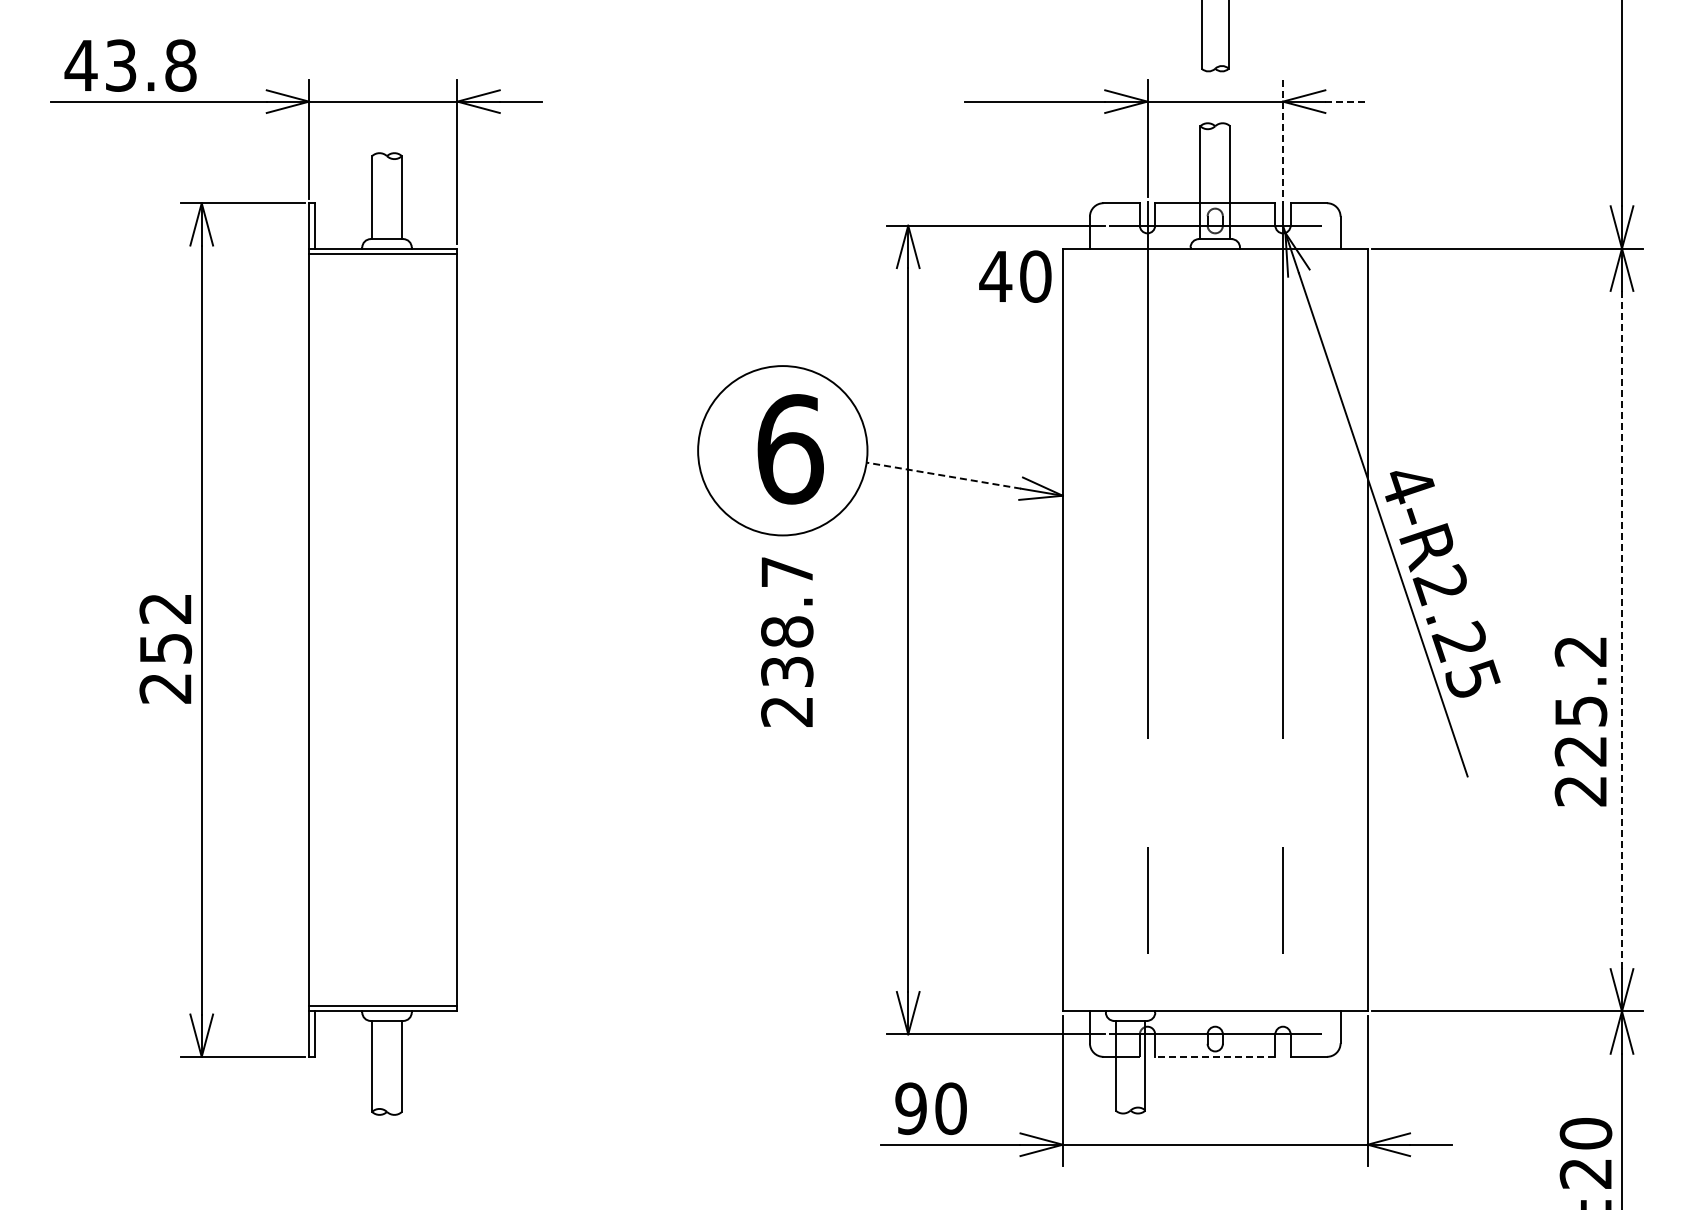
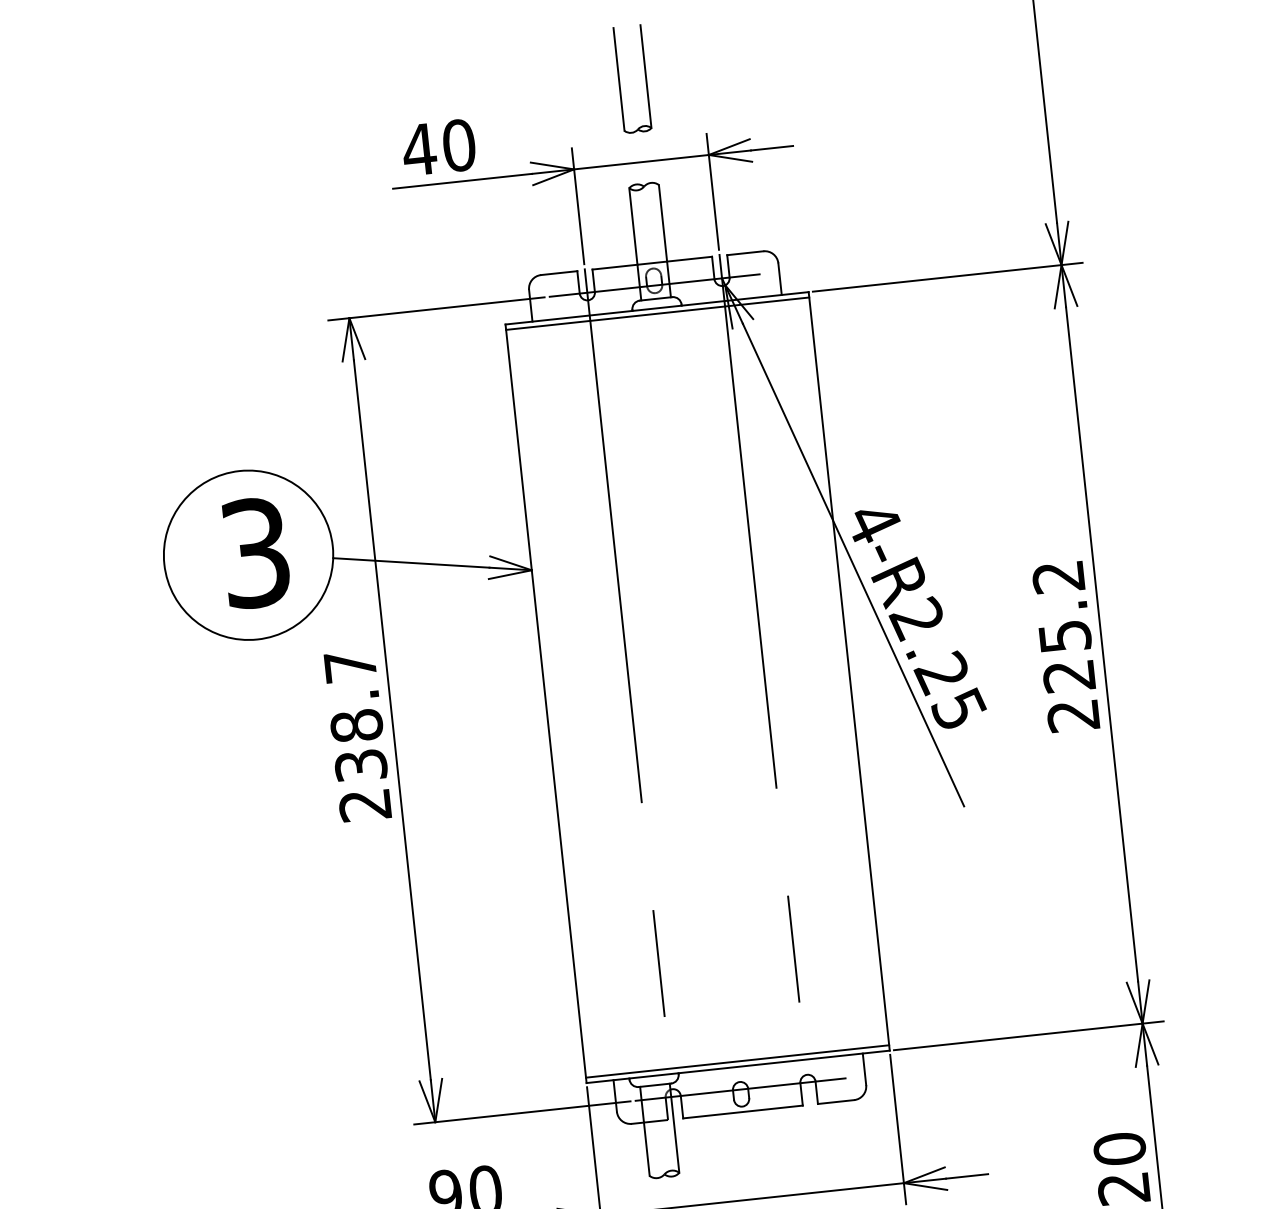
line: (1347, 101) -> (772, 147), dashed -> solid
line: (1283, 138) -> (713, 191), dashed -> solid
line: (1214, 254) -> (656, 314), added
text: (1015, 276) -> (439, 147), moved
text: (790, 449) -> (256, 553), 6 -> 3
line: (943, 475) -> (410, 562), dashed -> solid
line: (1622, 630) -> (1102, 644), dashed -> solid
text: (787, 641) -> (358, 735), moved
text: (1580, 721) -> (1065, 646), moved
line: (1214, 1006) -> (736, 1062), added
line: (1214, 1056) -> (742, 1111), dashed -> solid

